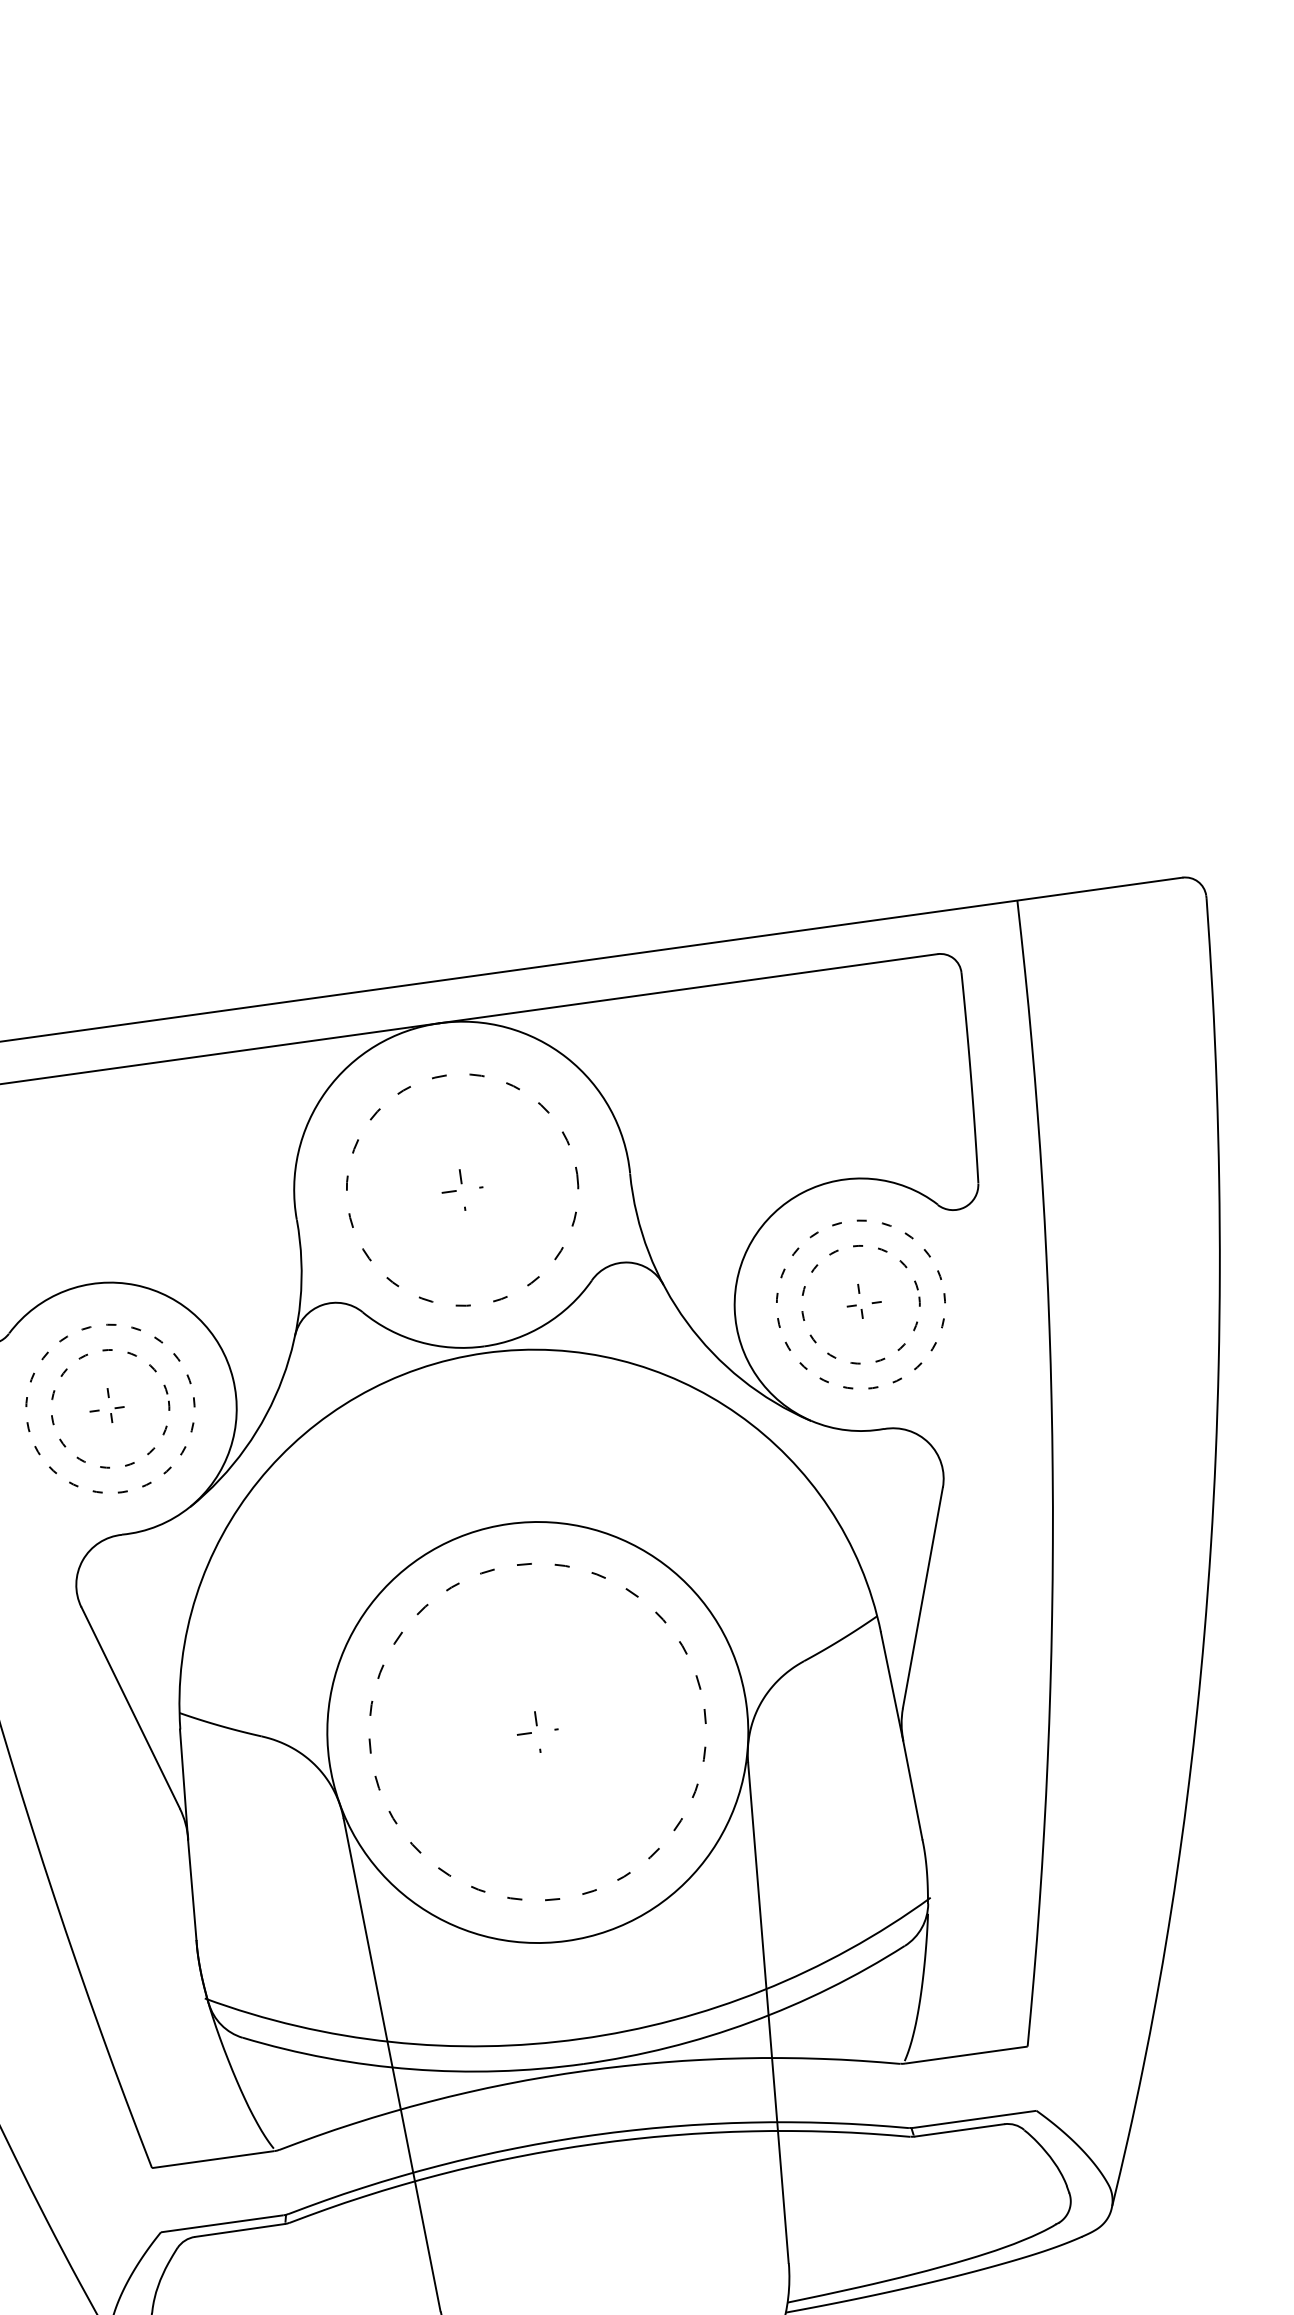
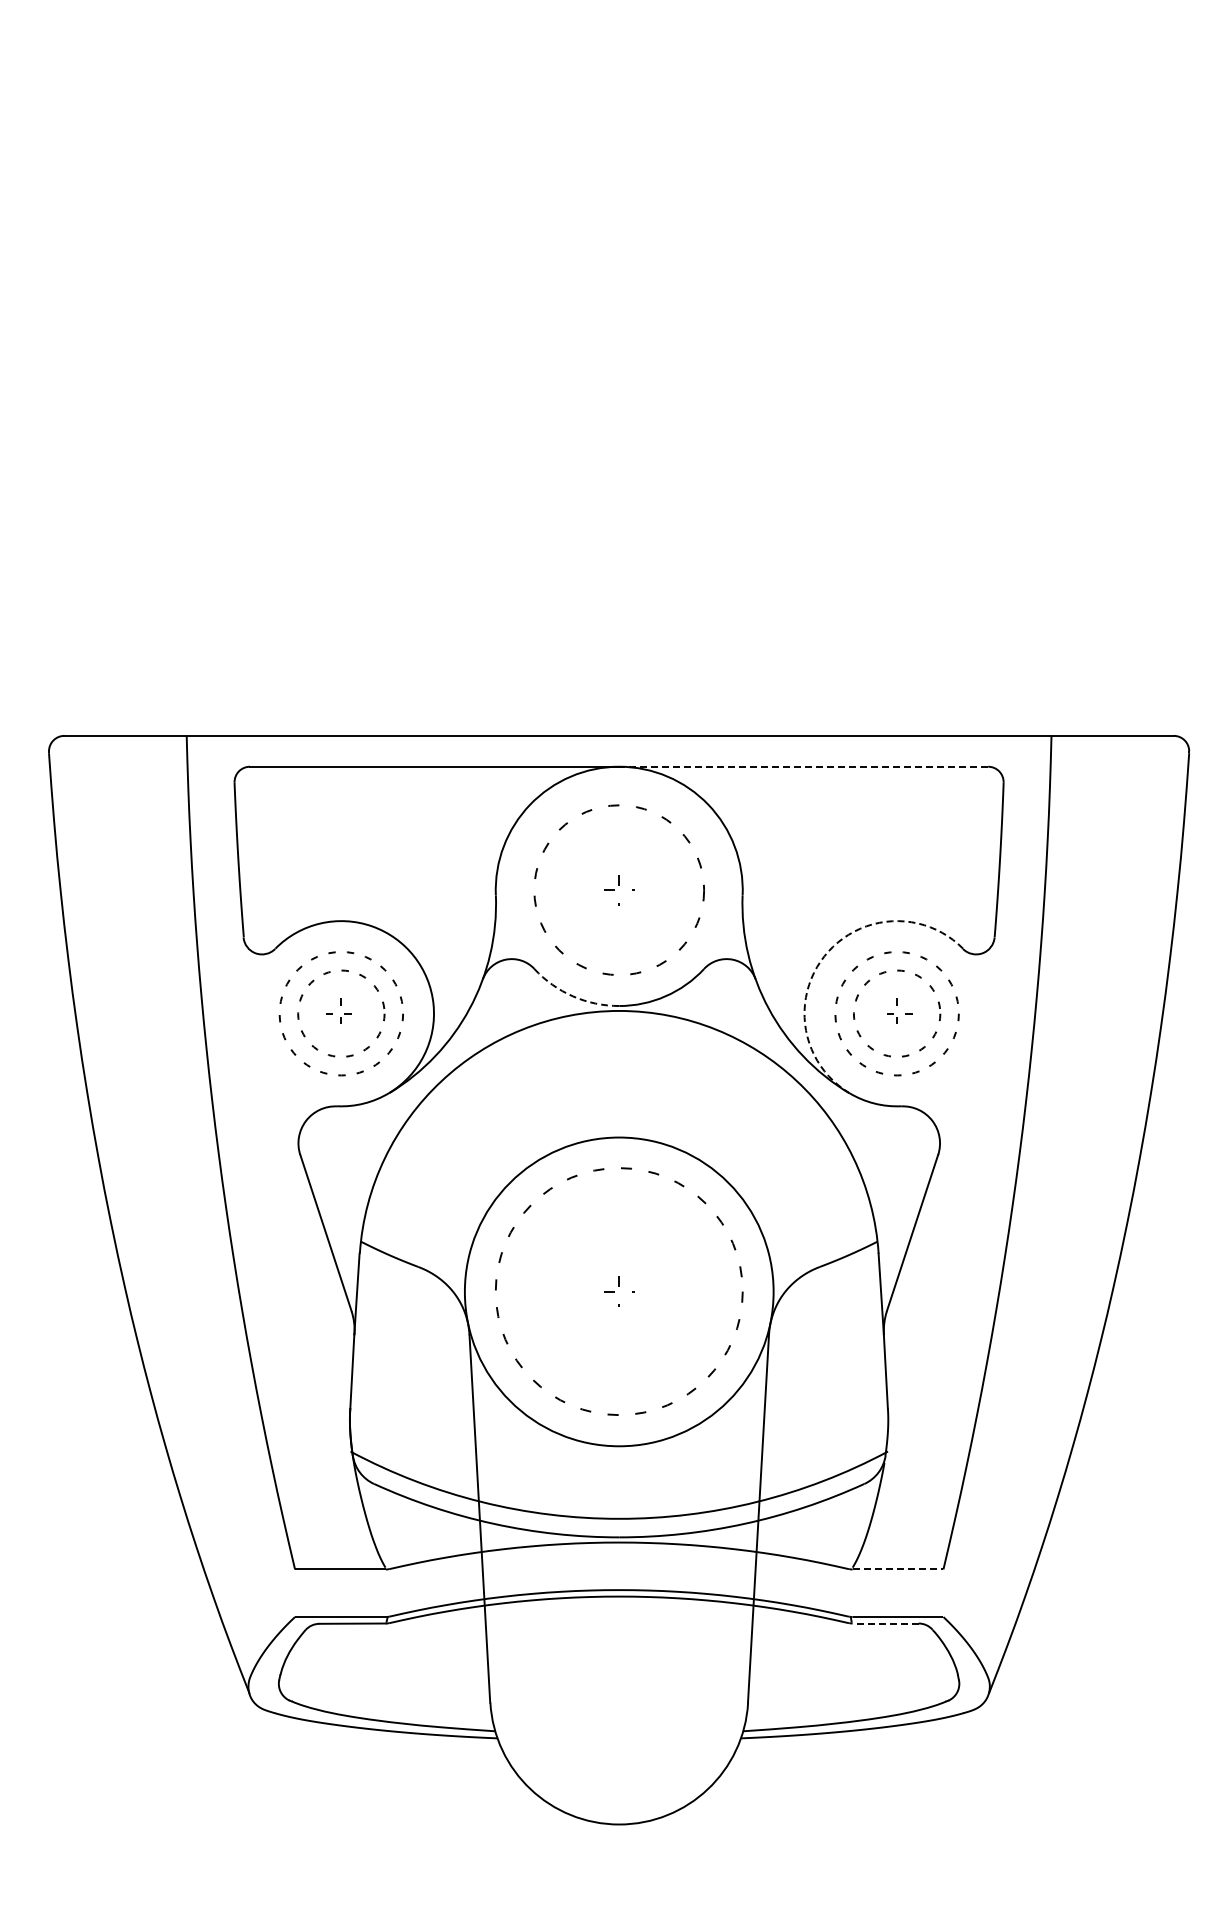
line: (688, 988) -> (803, 766), solid -> dashed
arc: (752, 1241) -> (824, 956), solid -> dashed
arc: (419, 1342) -> (572, 996), solid -> dashed
line: (966, 2055) -> (898, 1569), solid -> dashed
line: (959, 2130) -> (885, 1623), solid -> dashed

